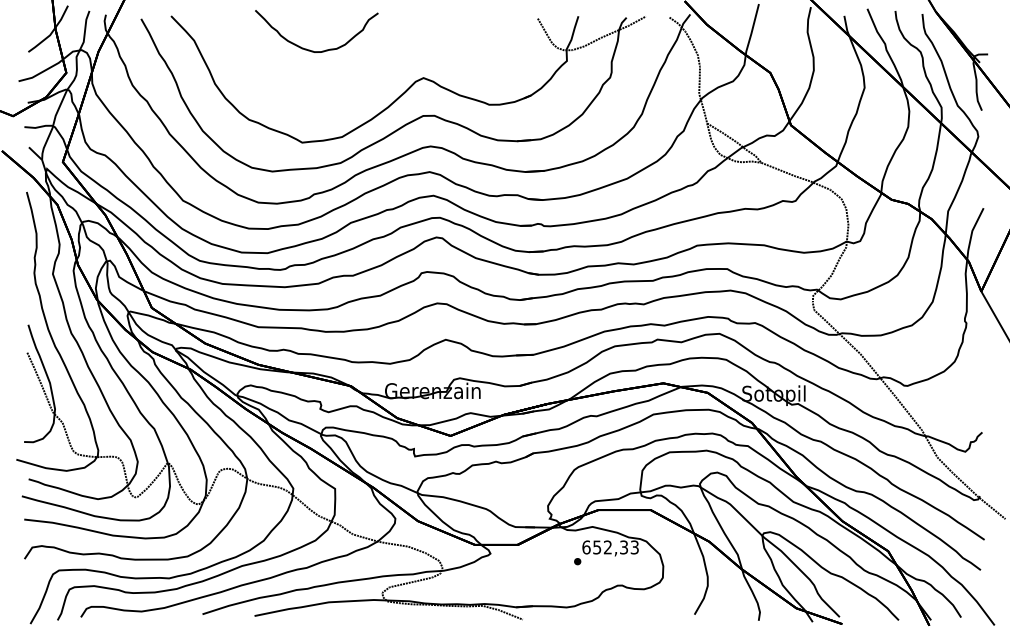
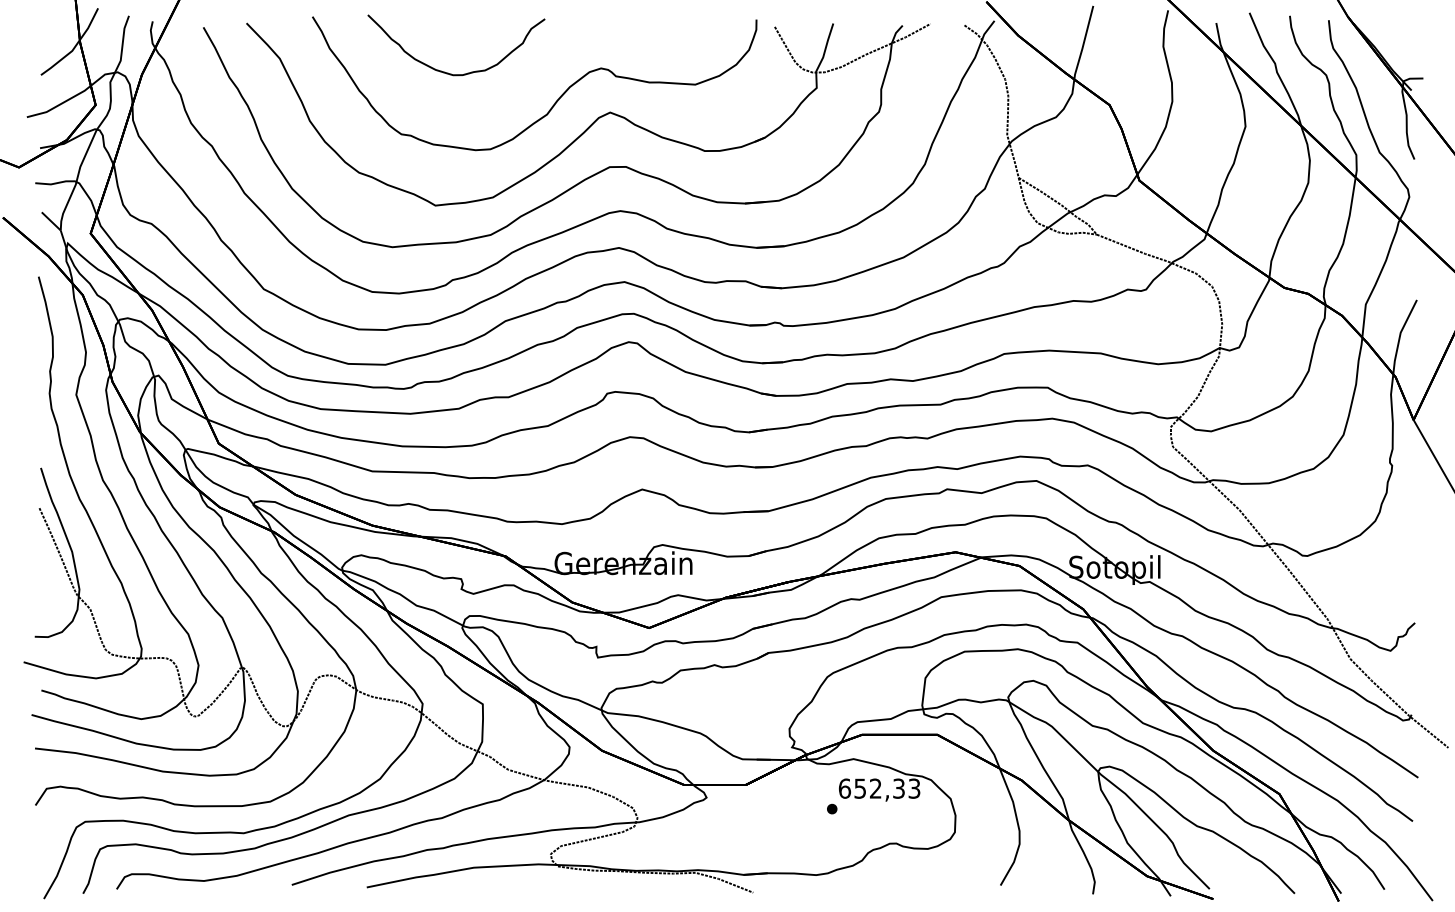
curve: (386, 68) -> (556, 98), added

